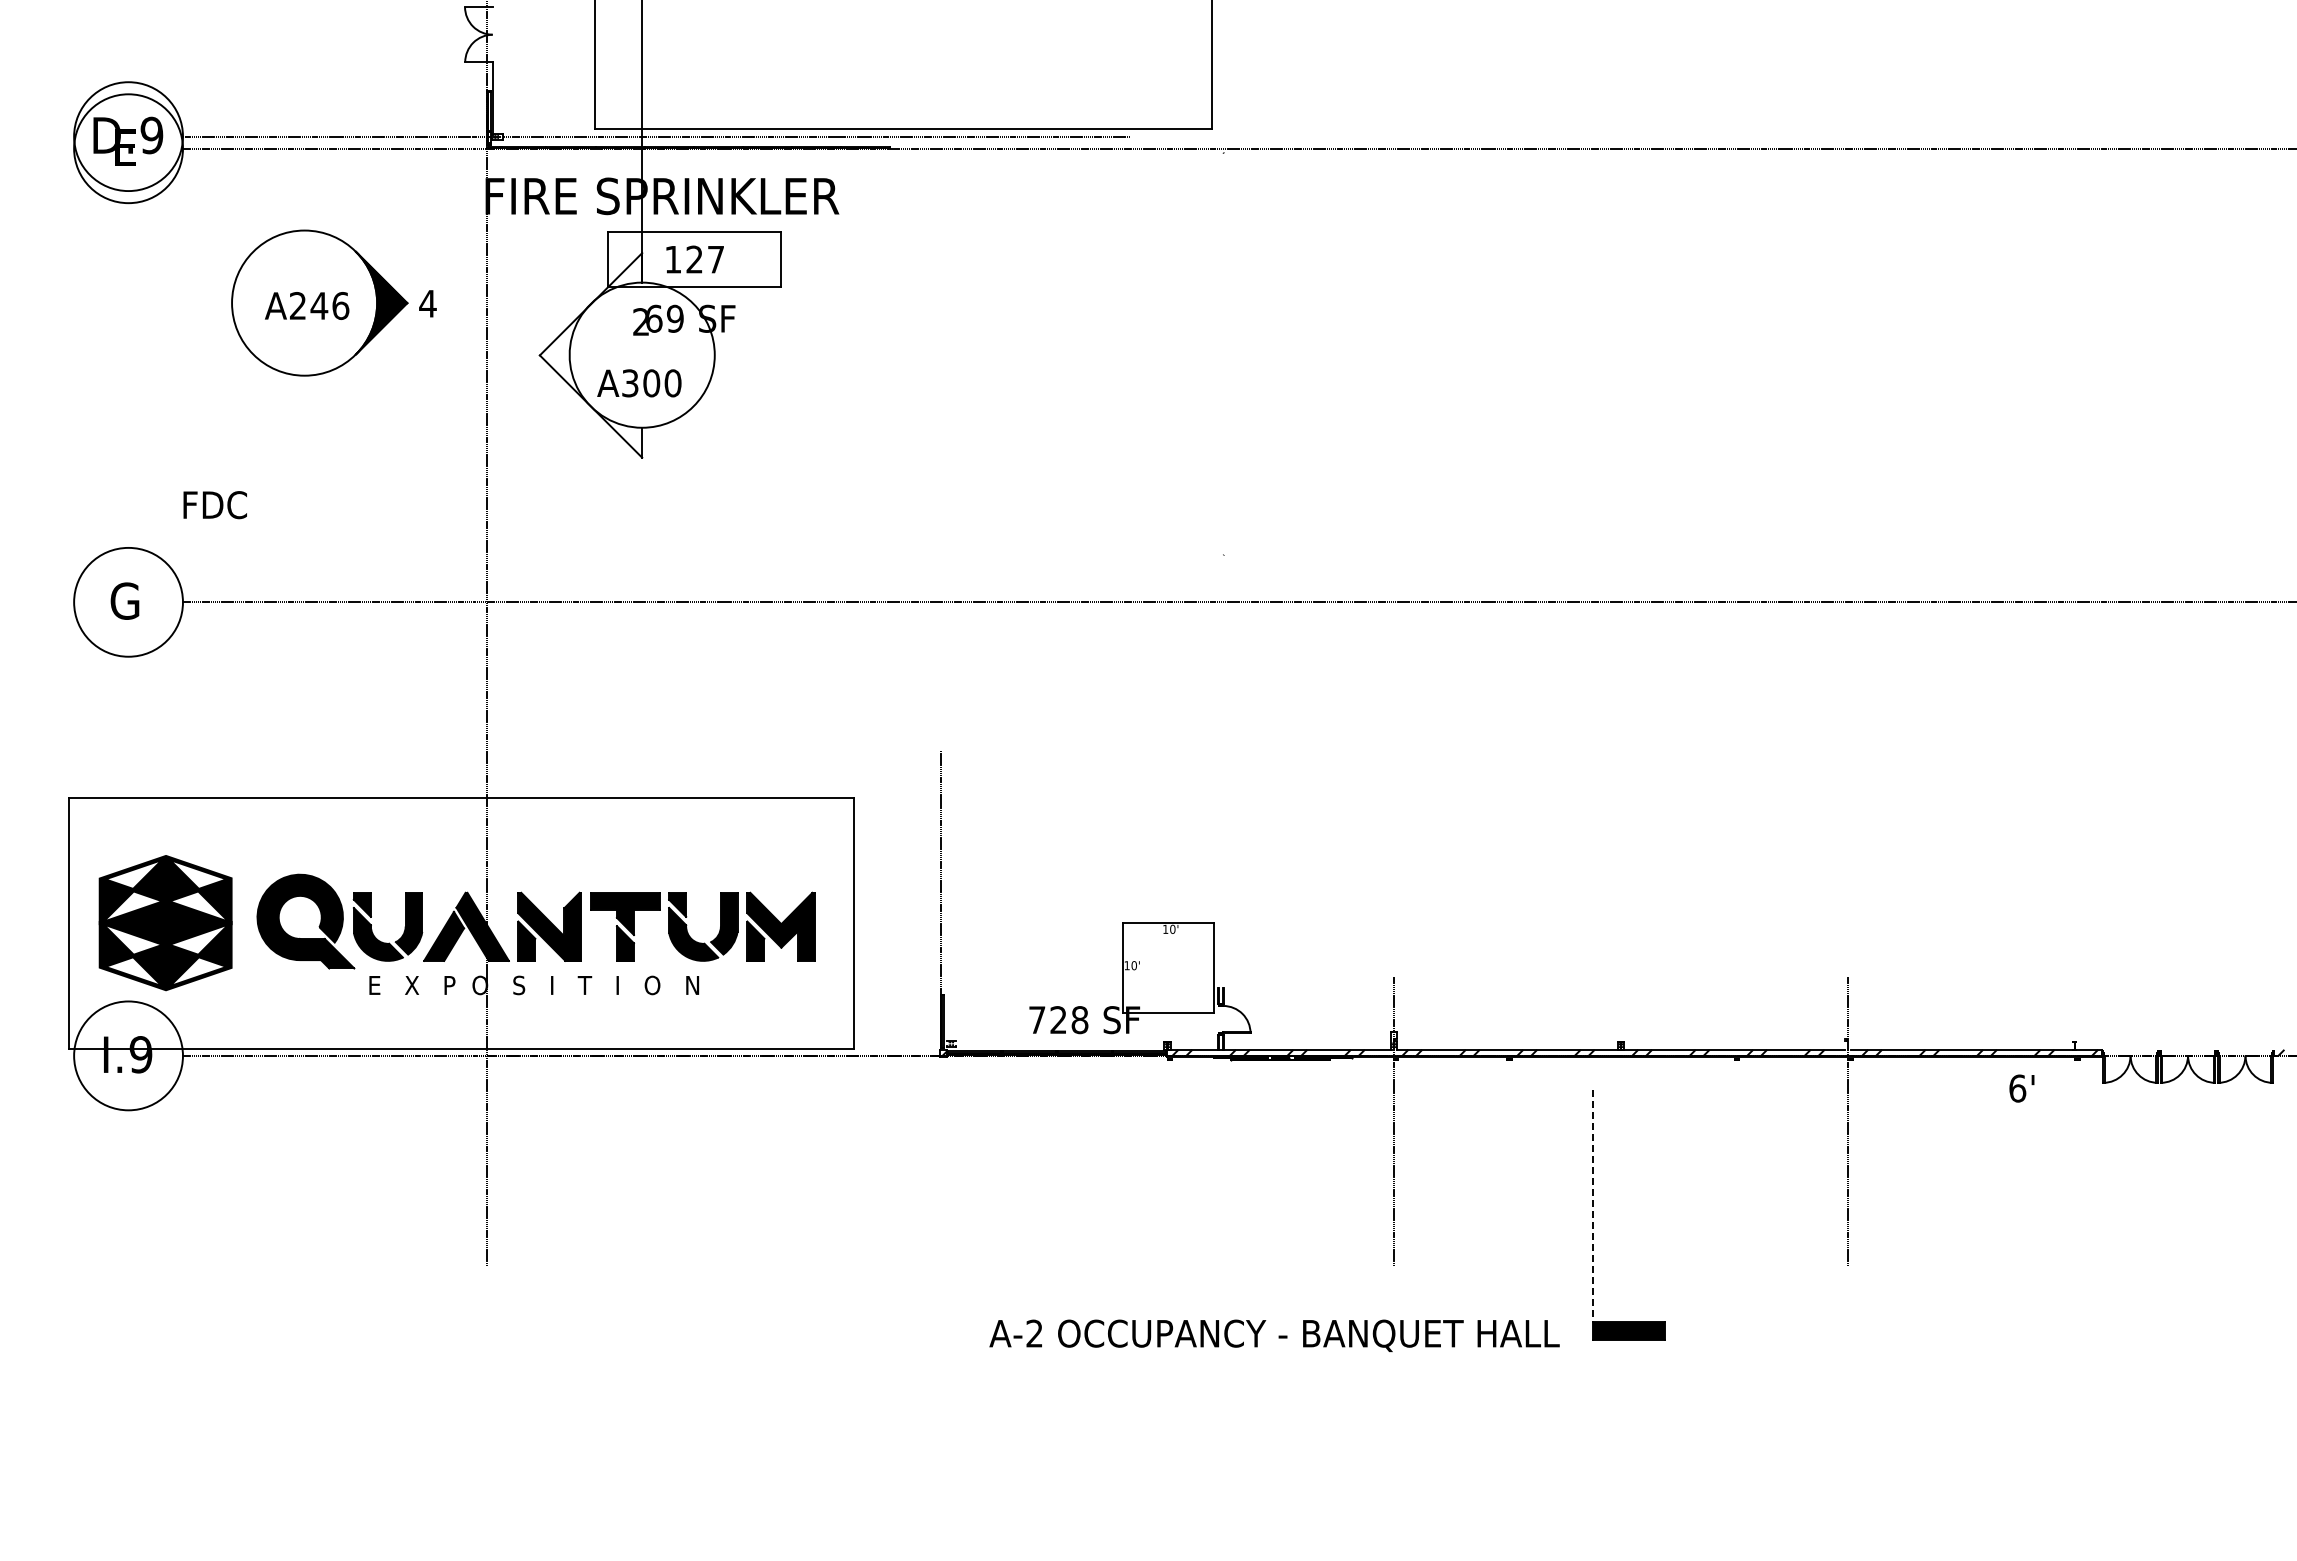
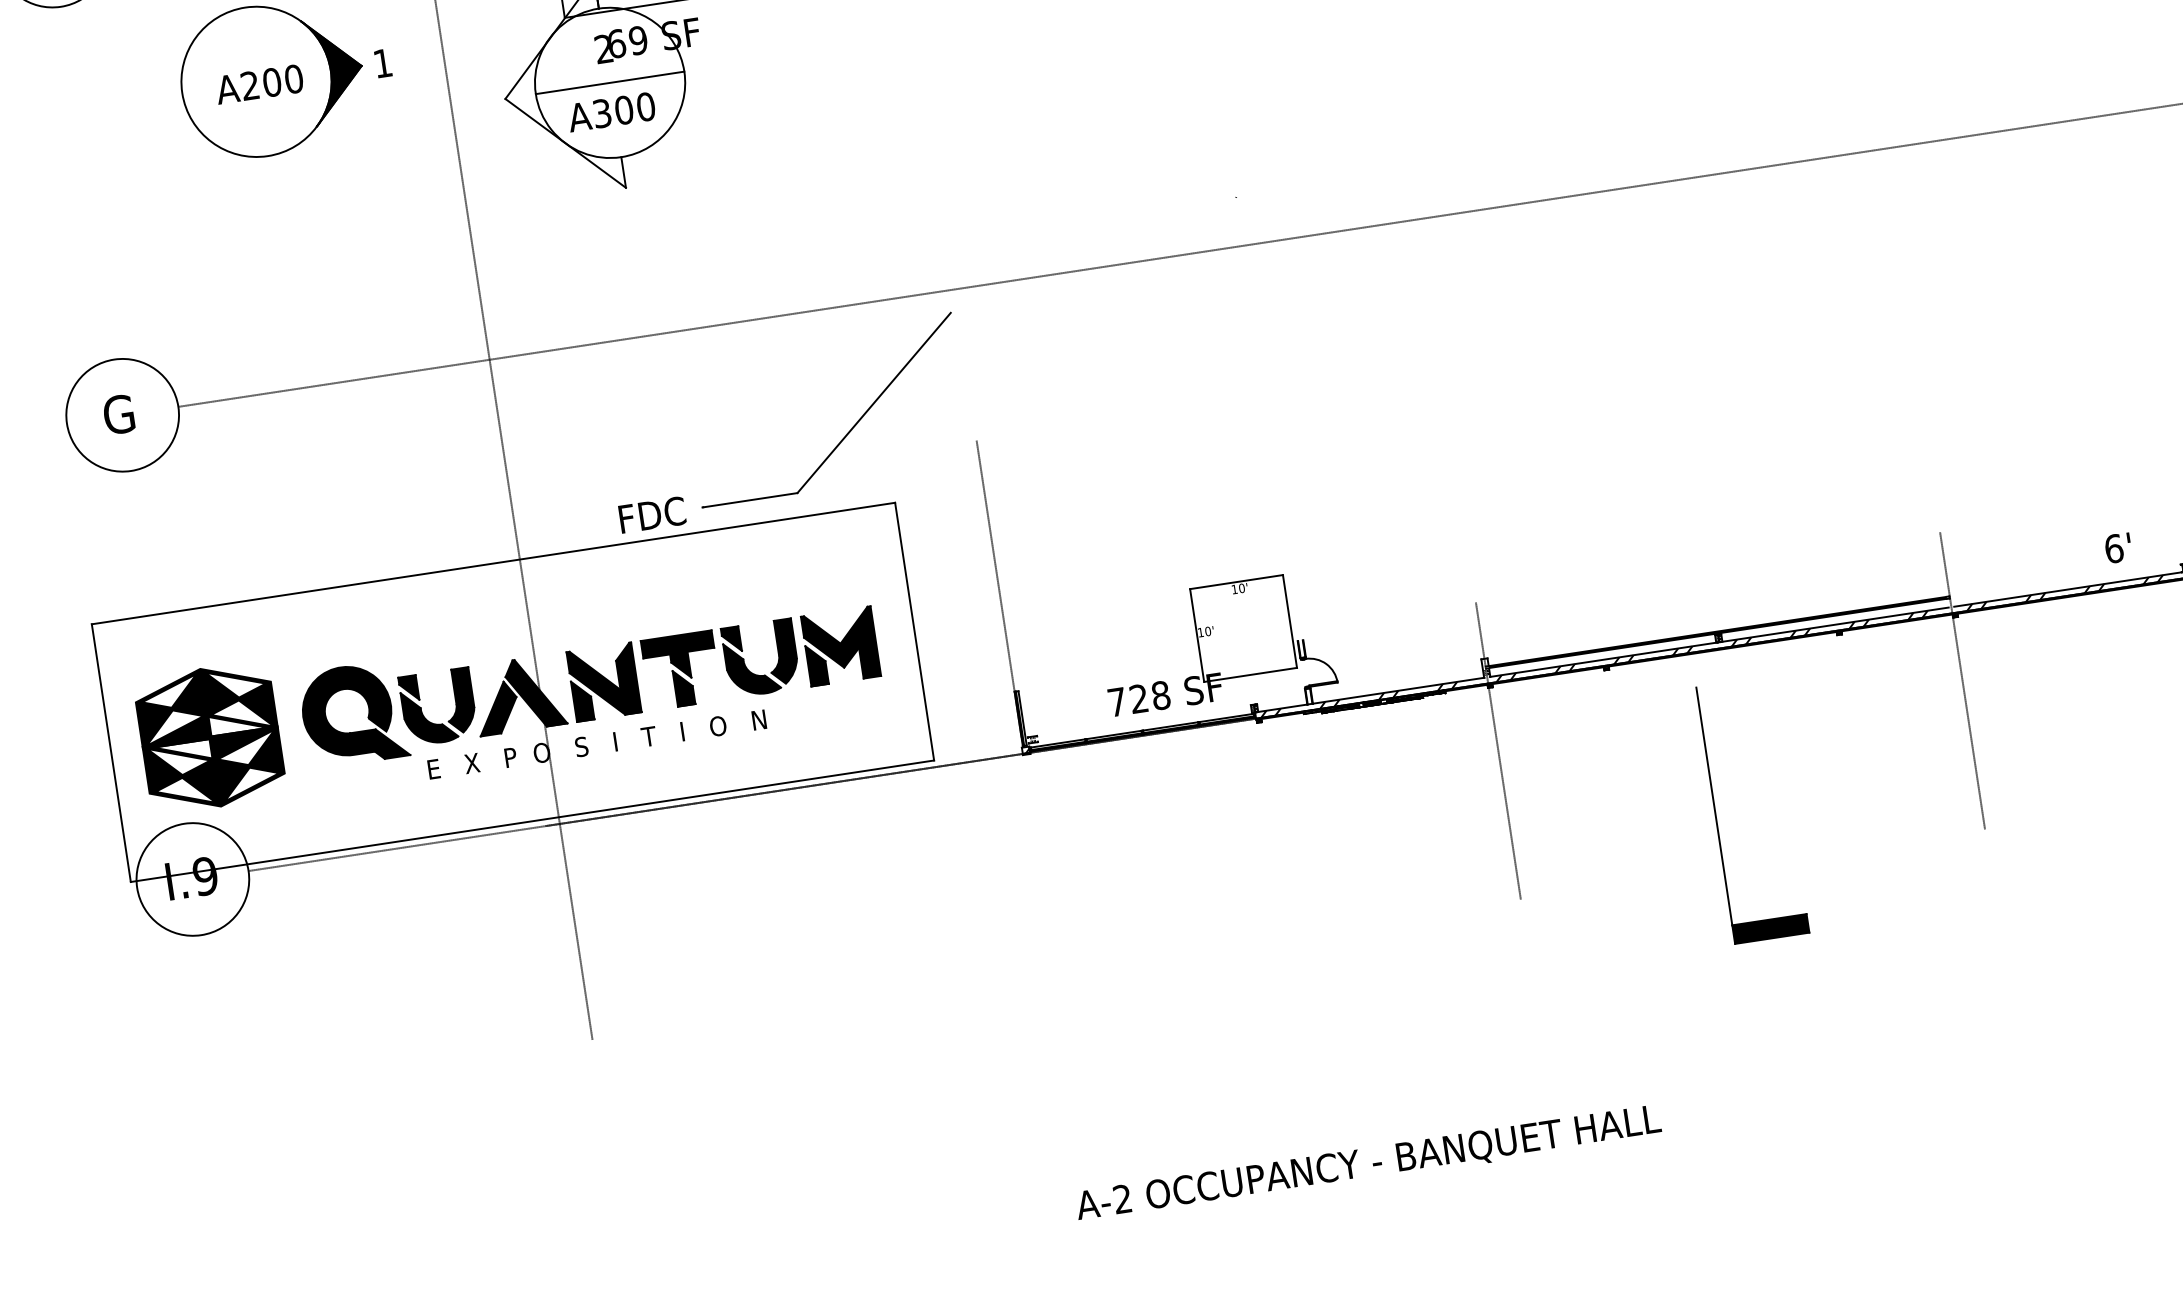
text: (427, 303) -> (382, 63), 4 -> 1
text: (329, 306) -> (282, 81), A246 -> A200
line: (641, 355) -> (609, 83), added
text: (214, 505) -> (651, 515), moved
part: (820, 721) -> (849, 430), added
fill: (1620, 1040) -> (1717, 632), added
text: (2021, 1088) -> (2117, 548), moved
line: (1592, 1206) -> (1714, 807), dashed -> solid
text: (1274, 1335) -> (1368, 1163), moved

